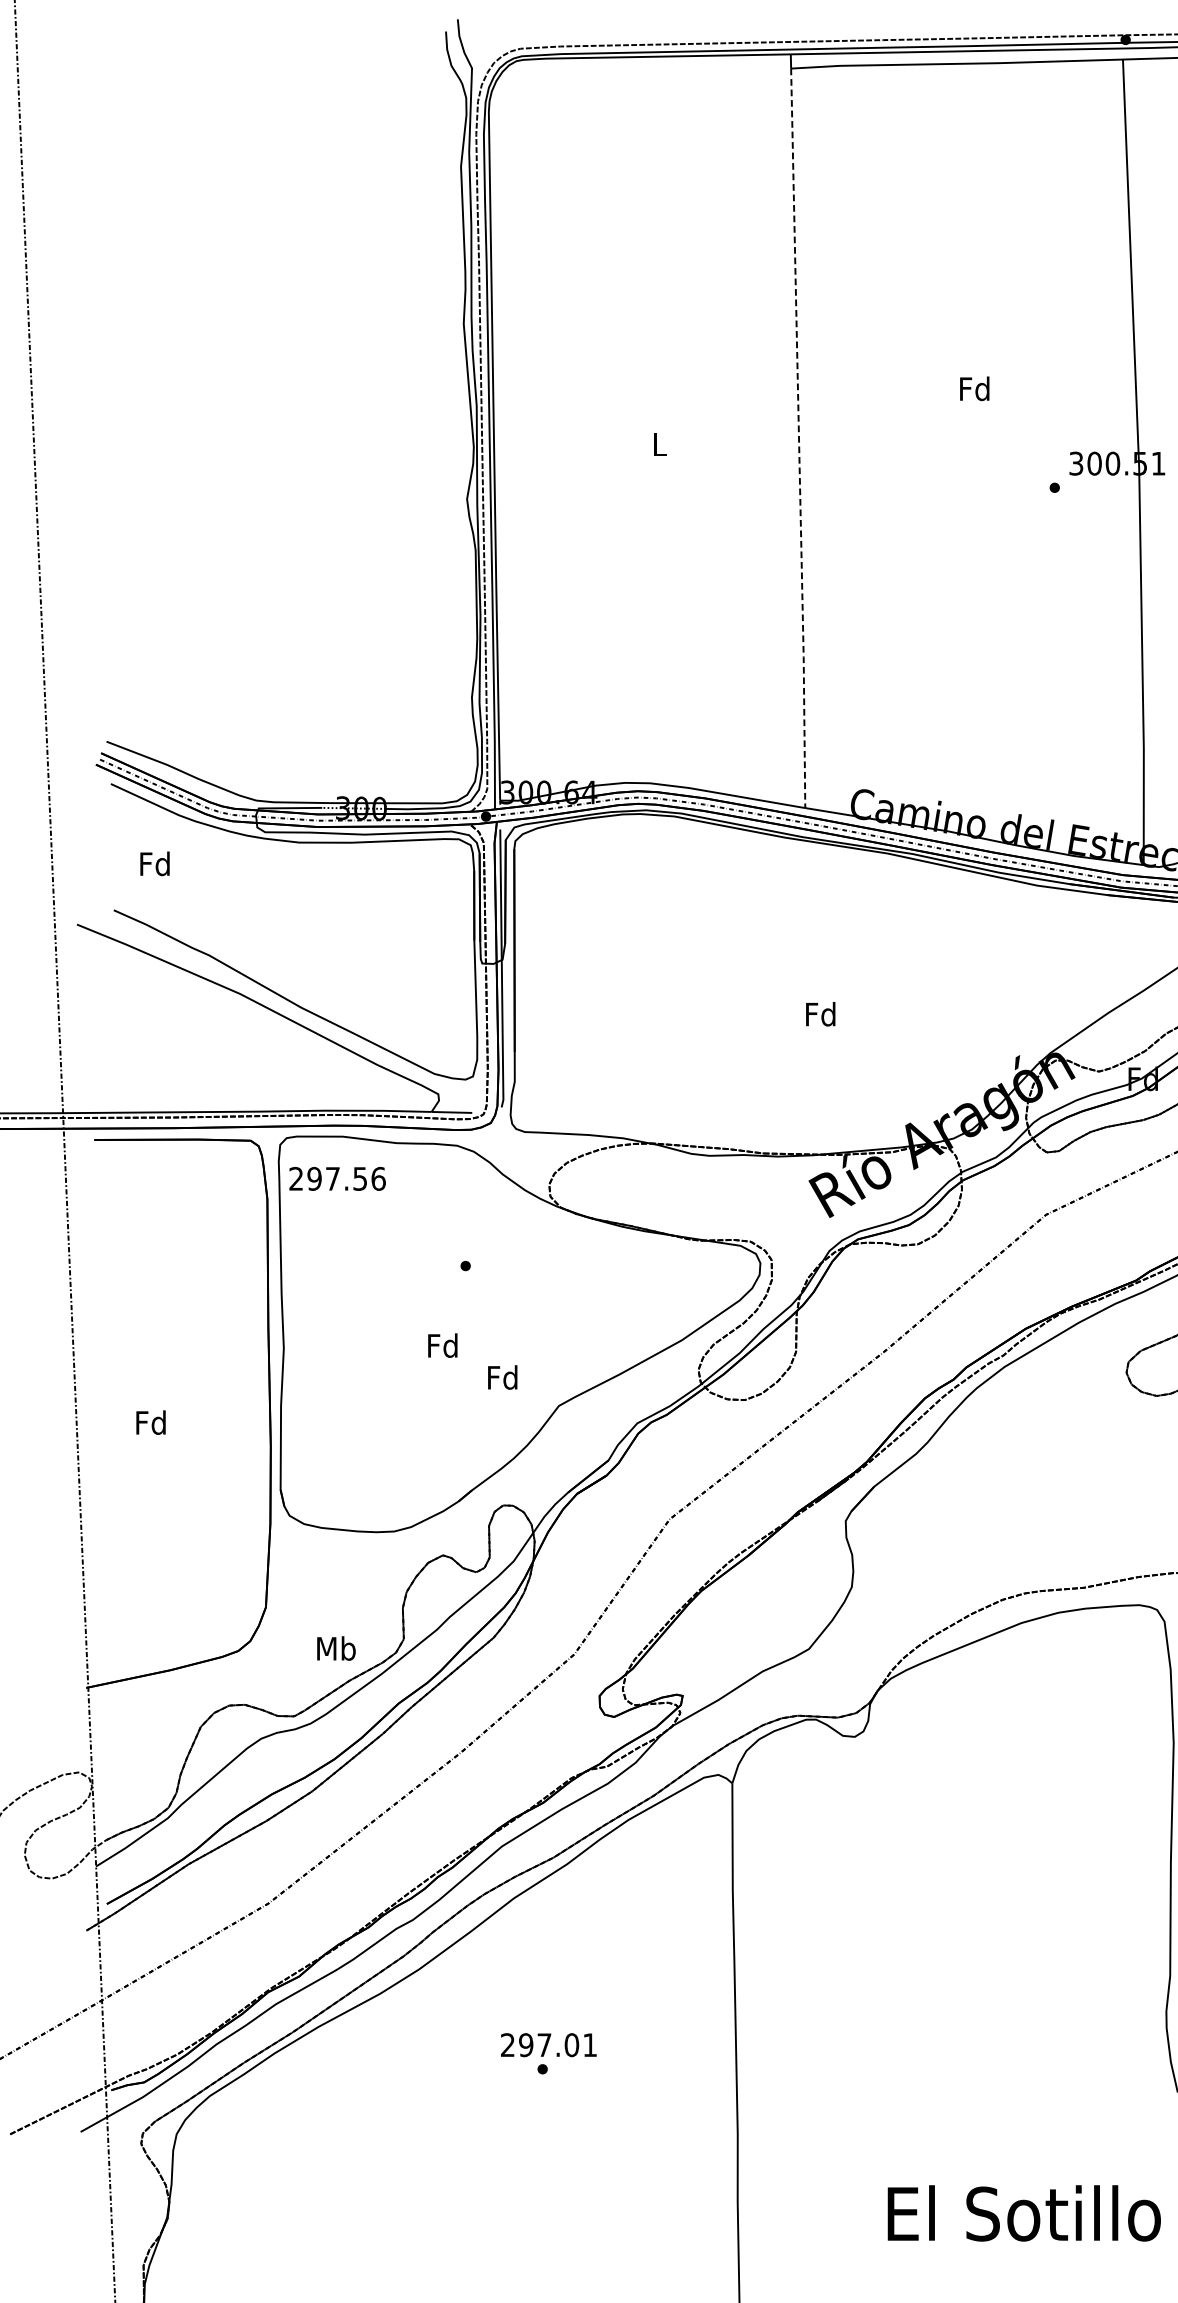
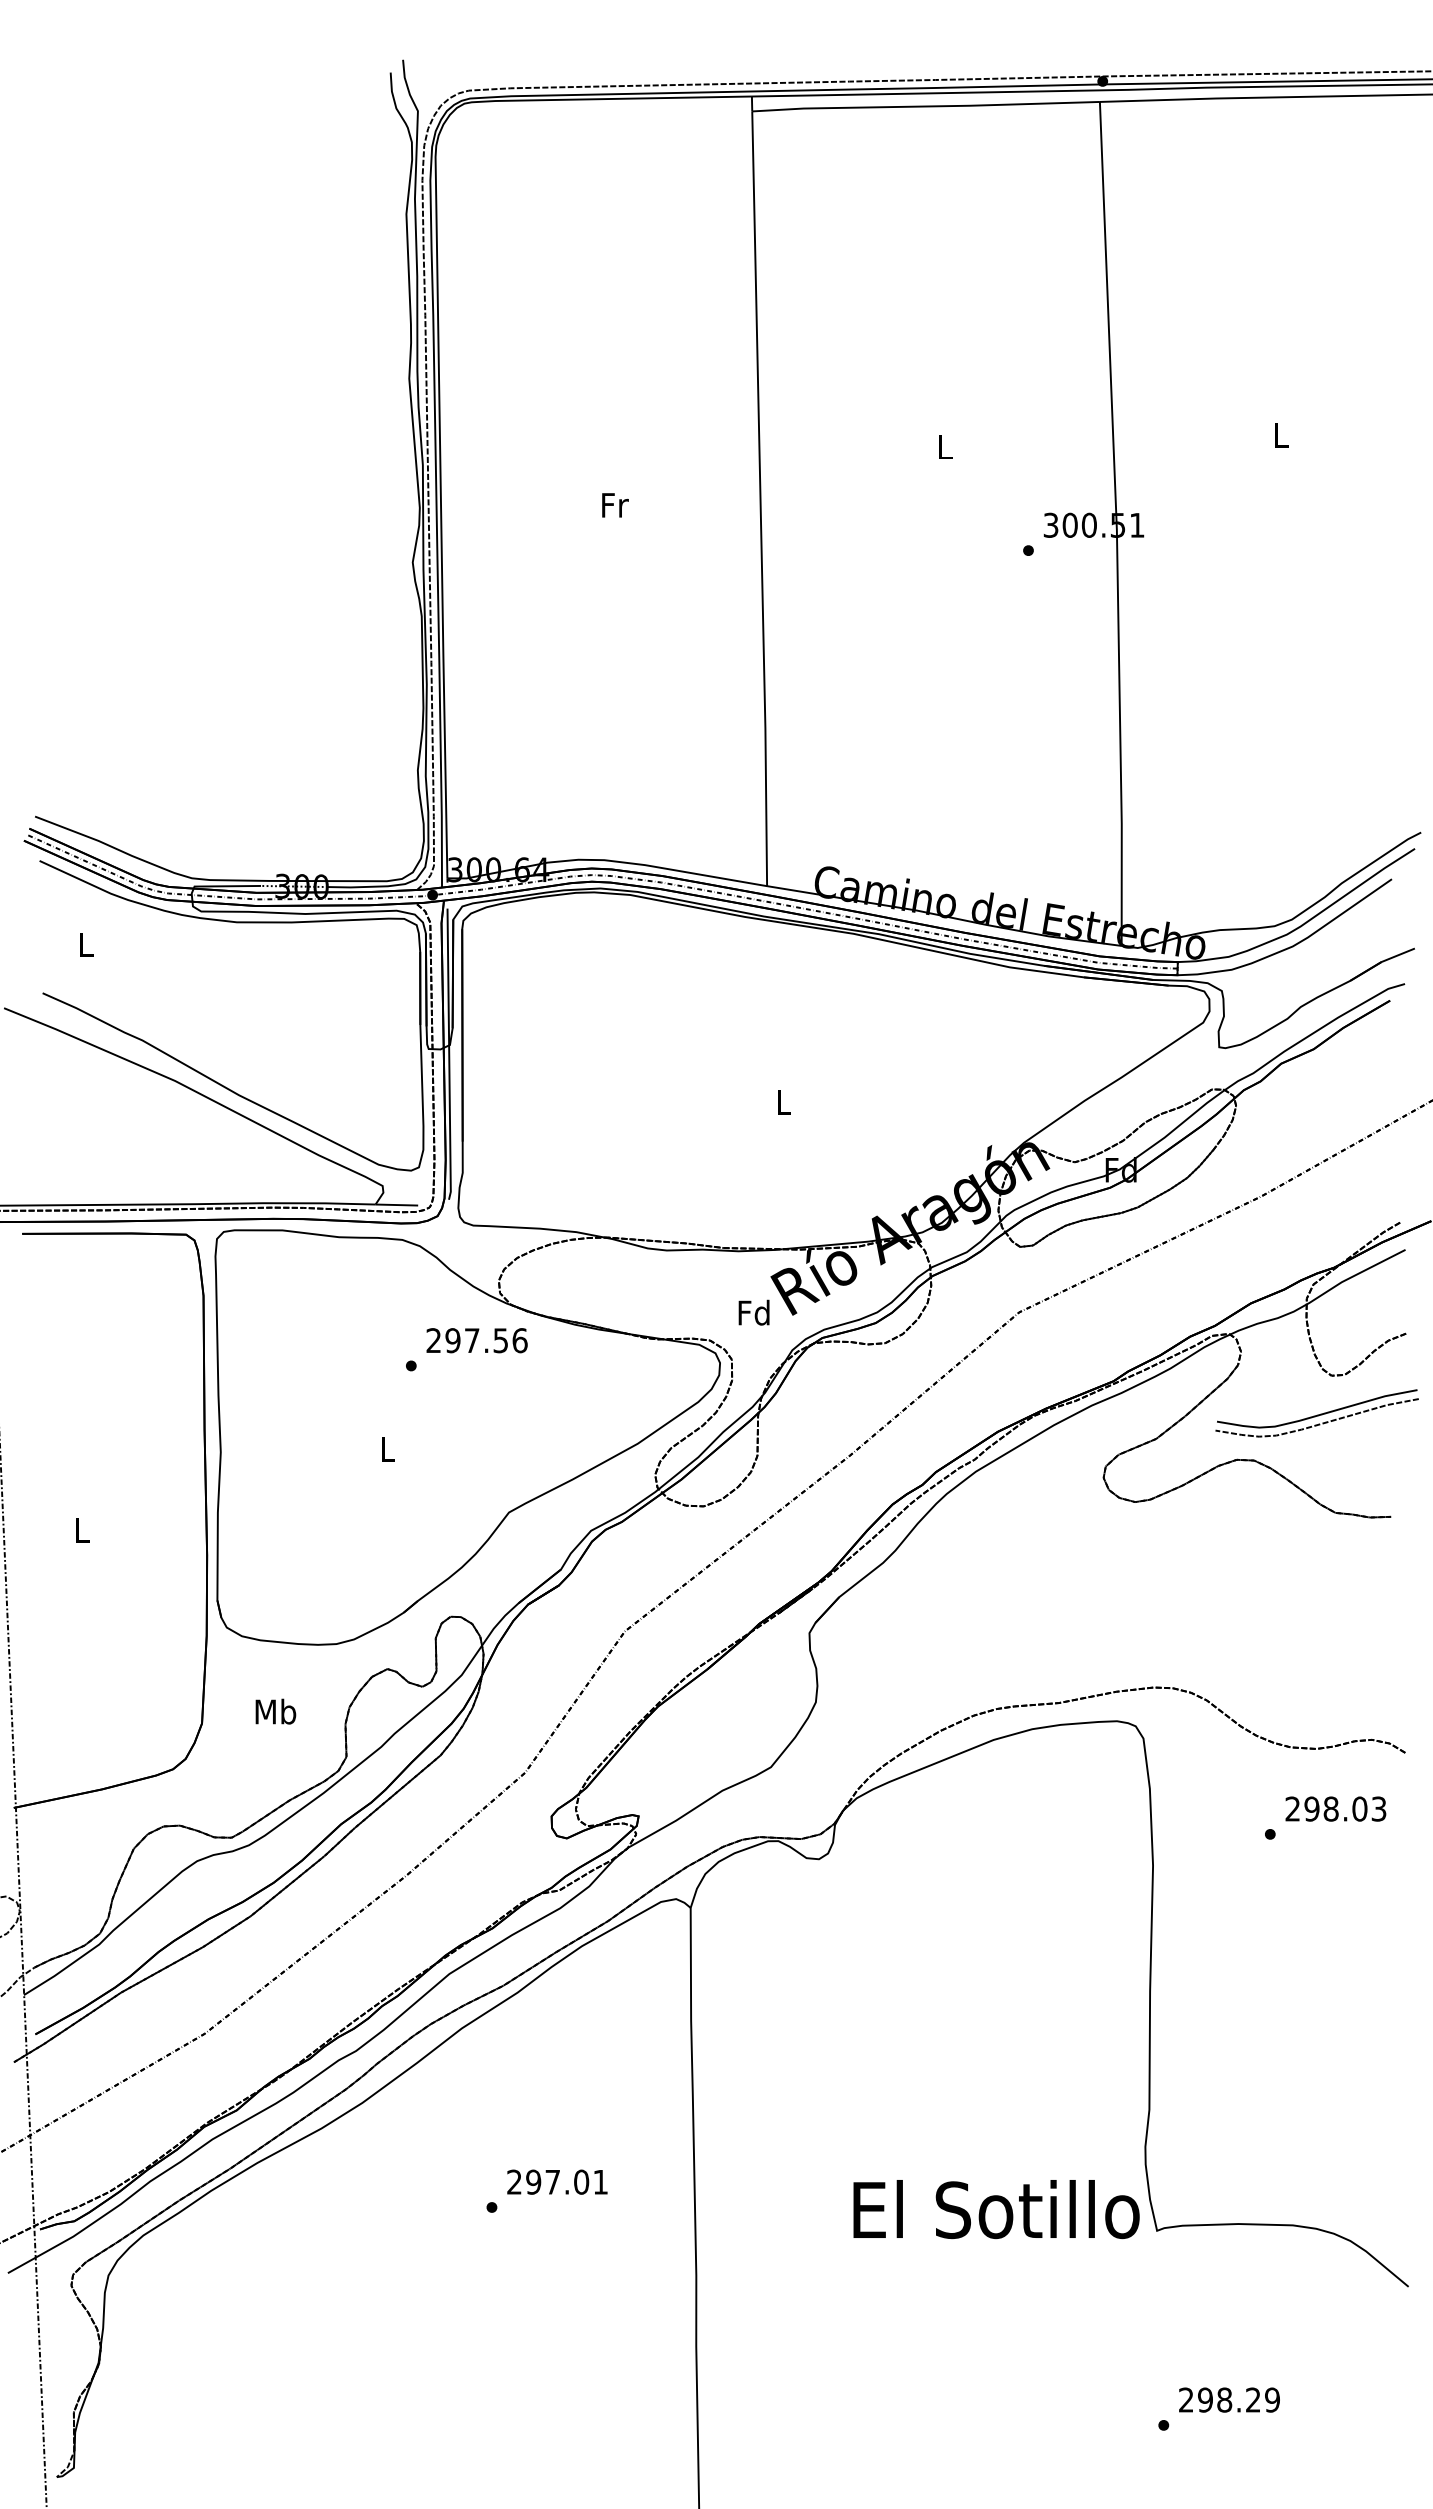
text: (974, 388) -> (944, 446), Fd -> L
line: (798, 439) -> (760, 499), dashed -> solid
text: (660, 444) -> (615, 505), L -> Fr
text: (154, 863) -> (85, 944), Fd -> L
text: (820, 1014) -> (783, 1102), Fd -> L
text: (337, 1178) -> (476, 1340), moved
text: (442, 1345) -> (387, 1449), Fd -> L
text: (502, 1377) -> (753, 1312), moved
text: (150, 1422) -> (81, 1529), Fd -> L
text: (336, 1648) -> (275, 1711), moved
text: (548, 2044) -> (557, 2181), moved
text: (1024, 2213) -> (996, 2209), moved

